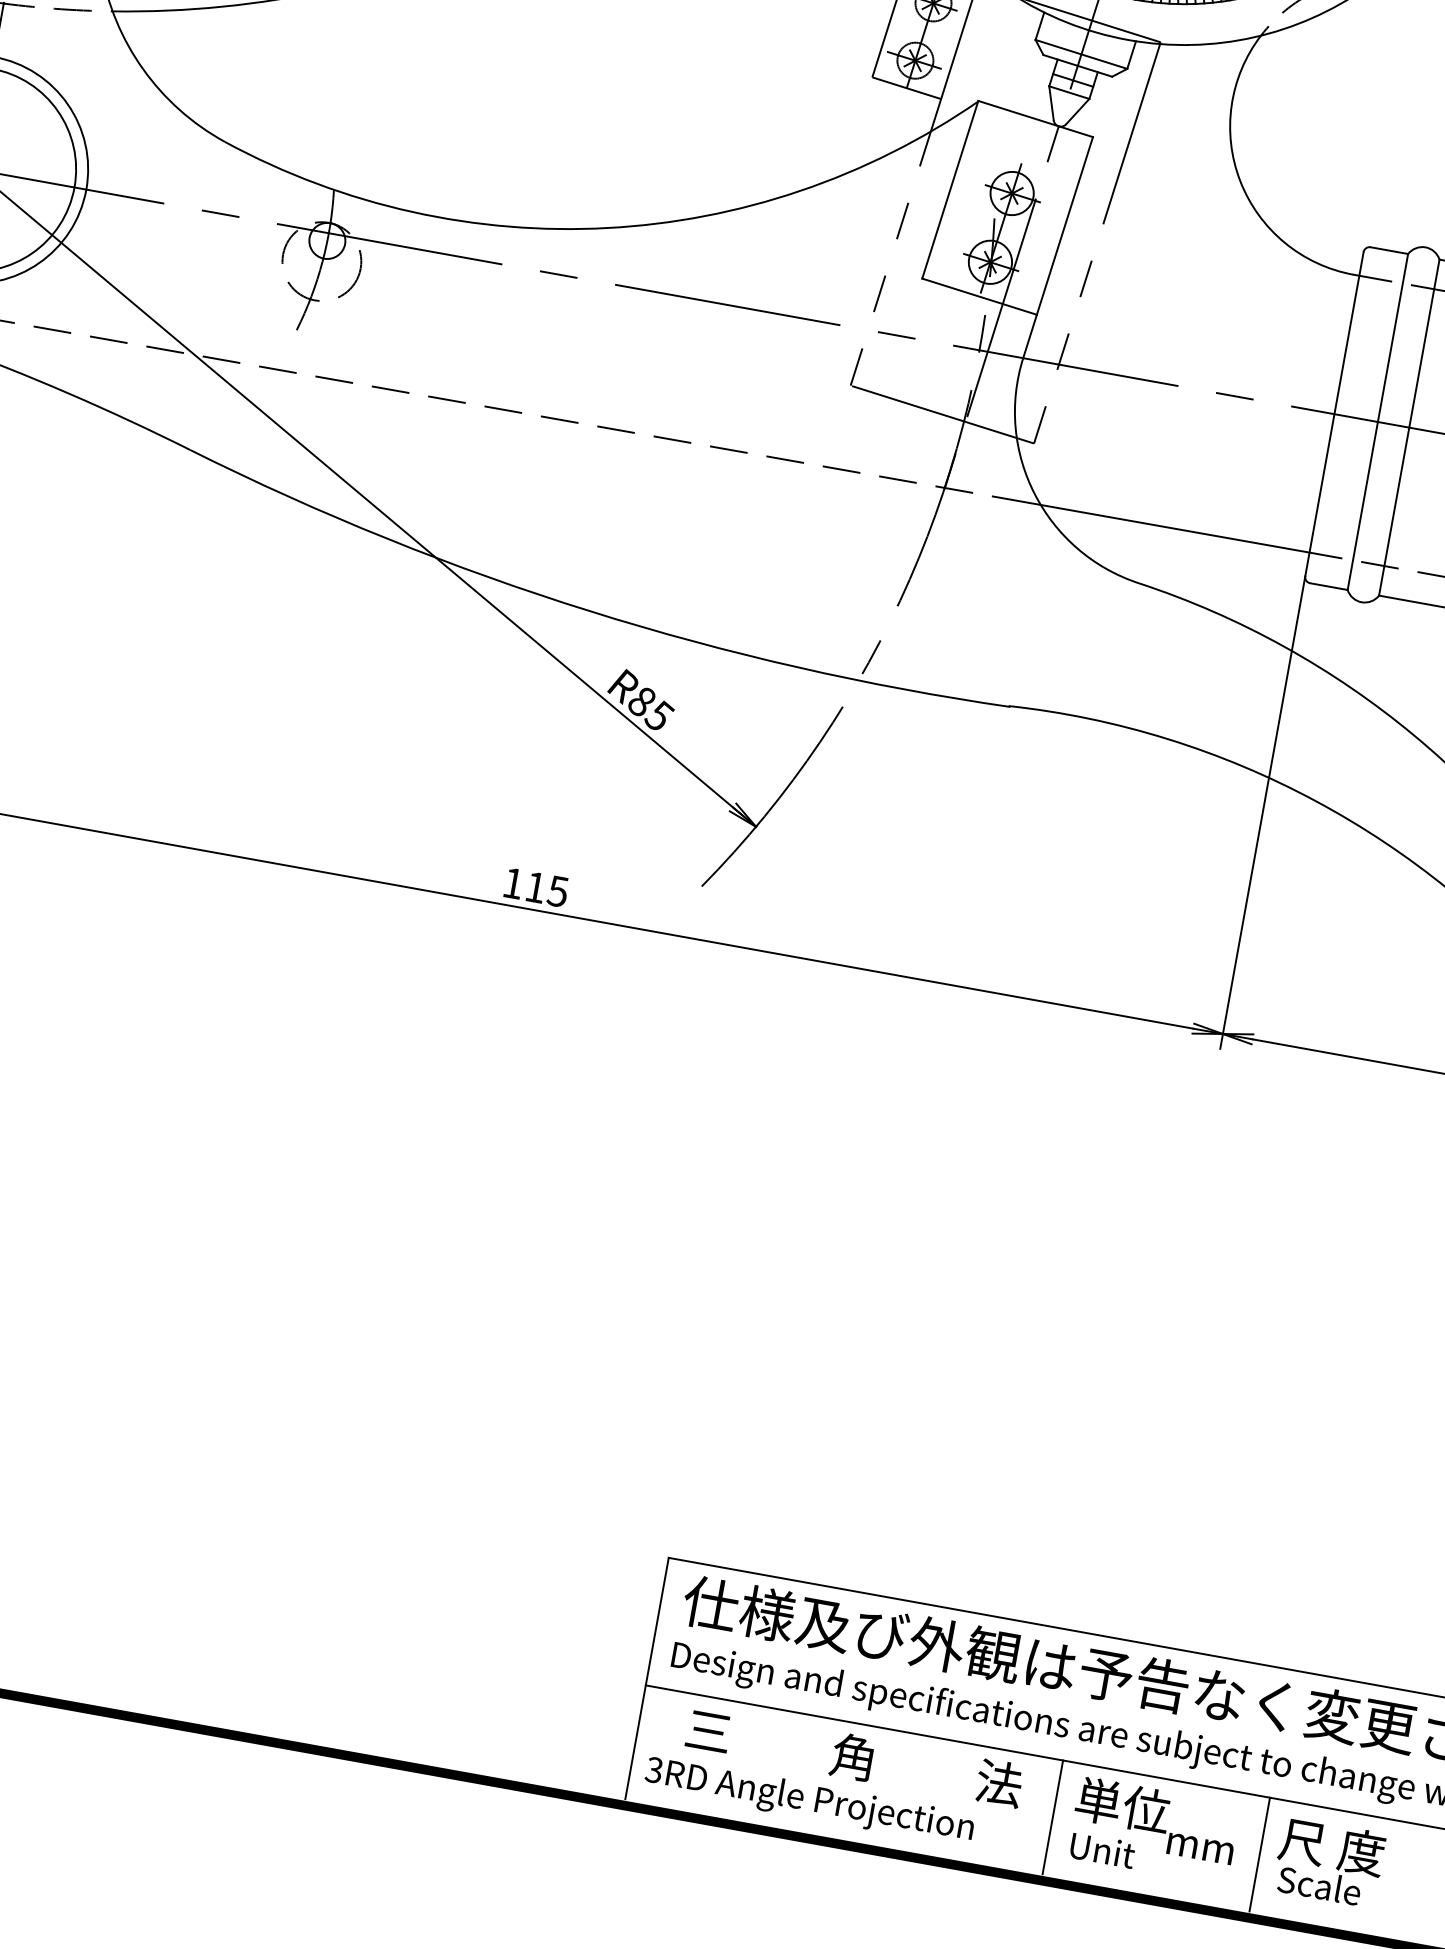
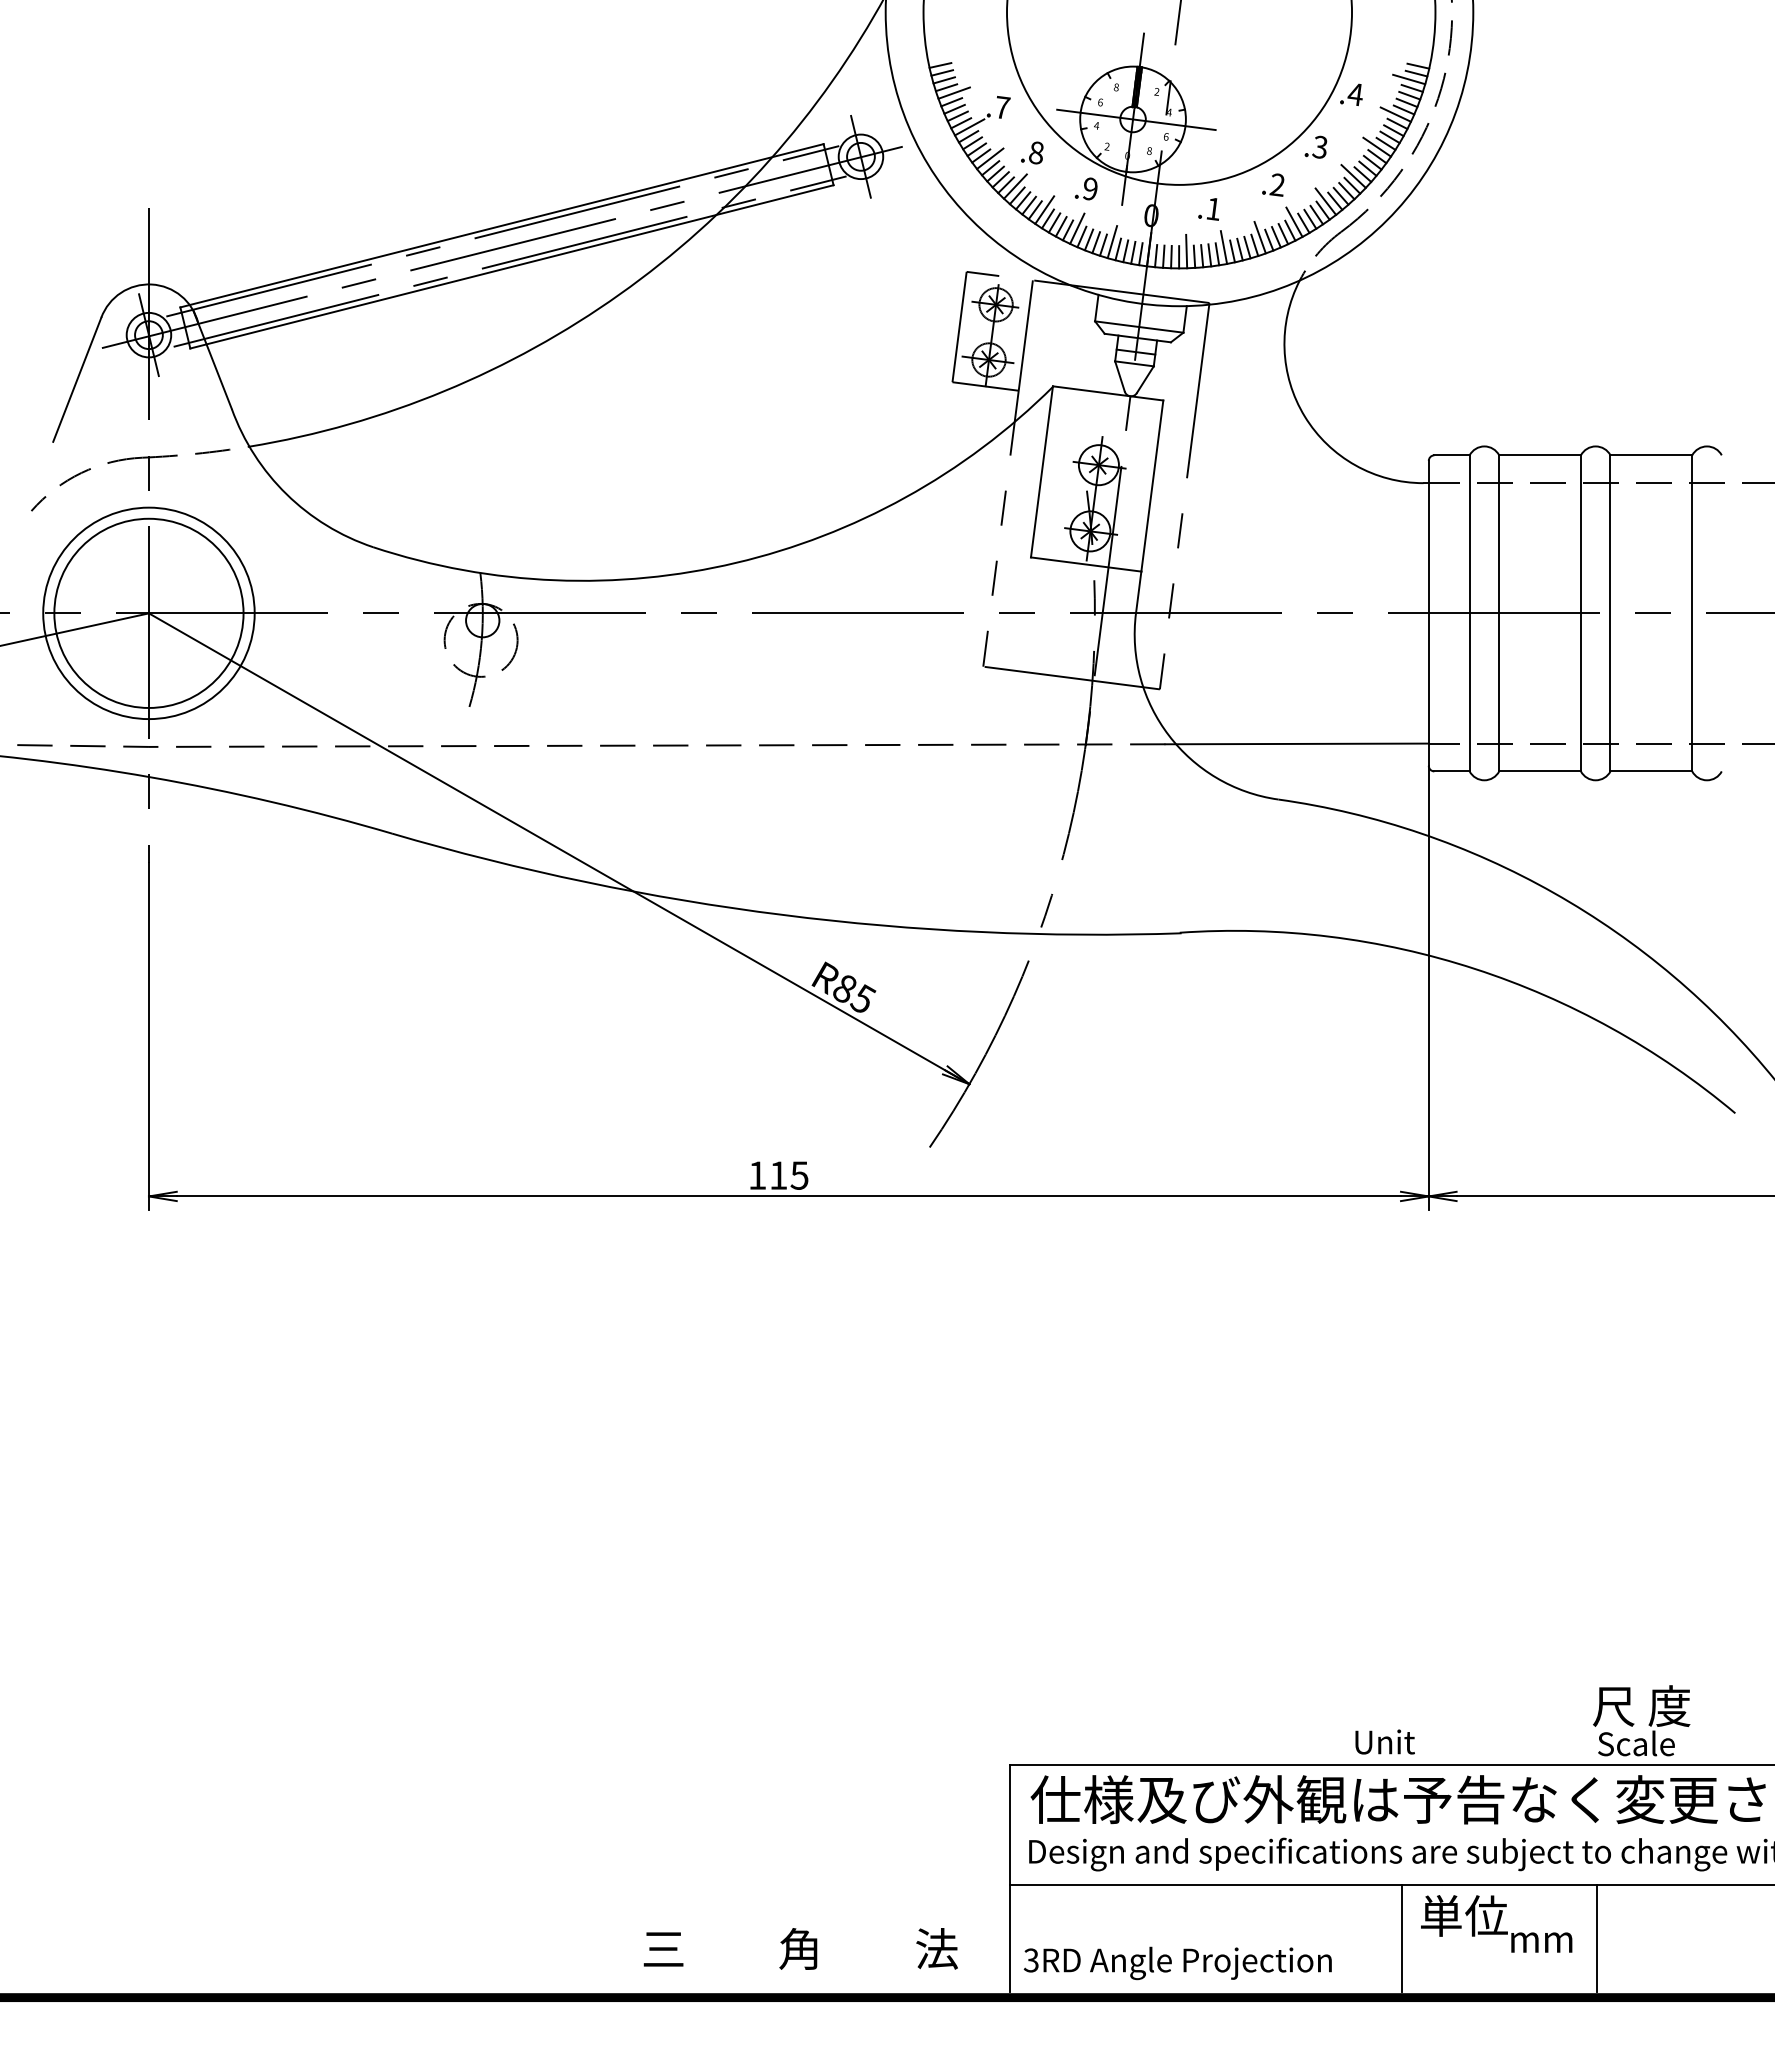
text: (854, 1756) -> (800, 1948), moved
text: (1102, 1849) -> (1384, 1741), moved
text: (1329, 1862) -> (1641, 1720), moved

